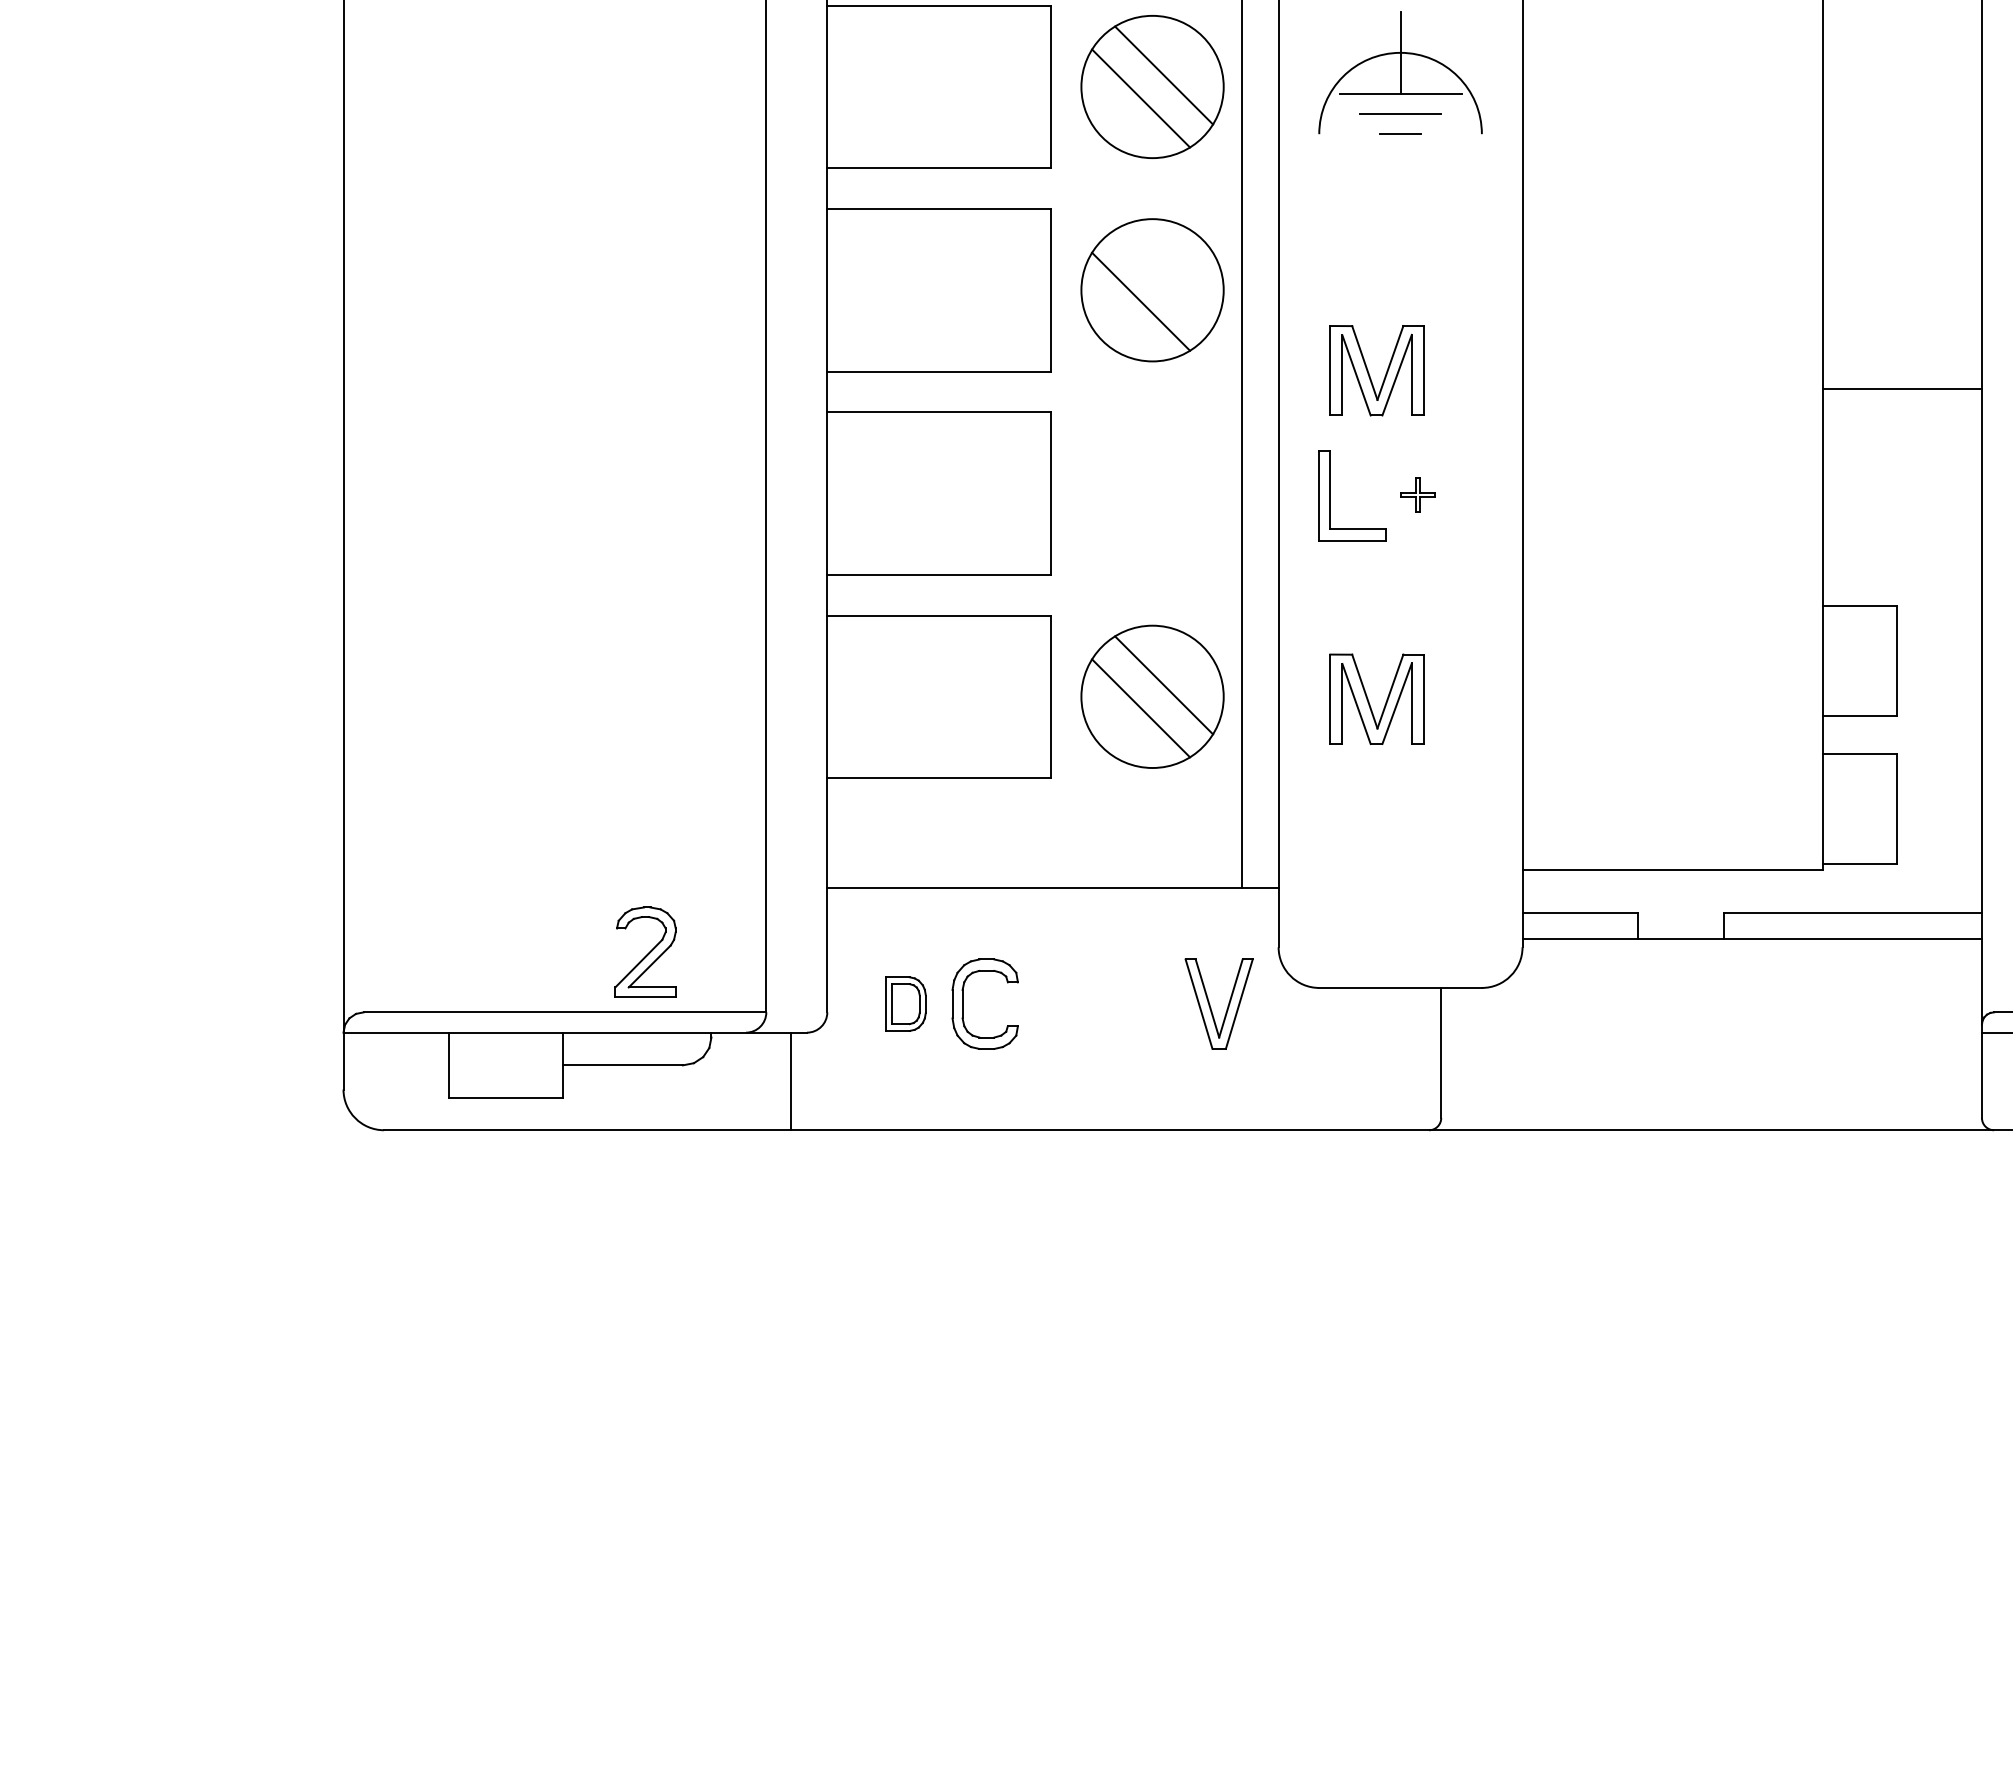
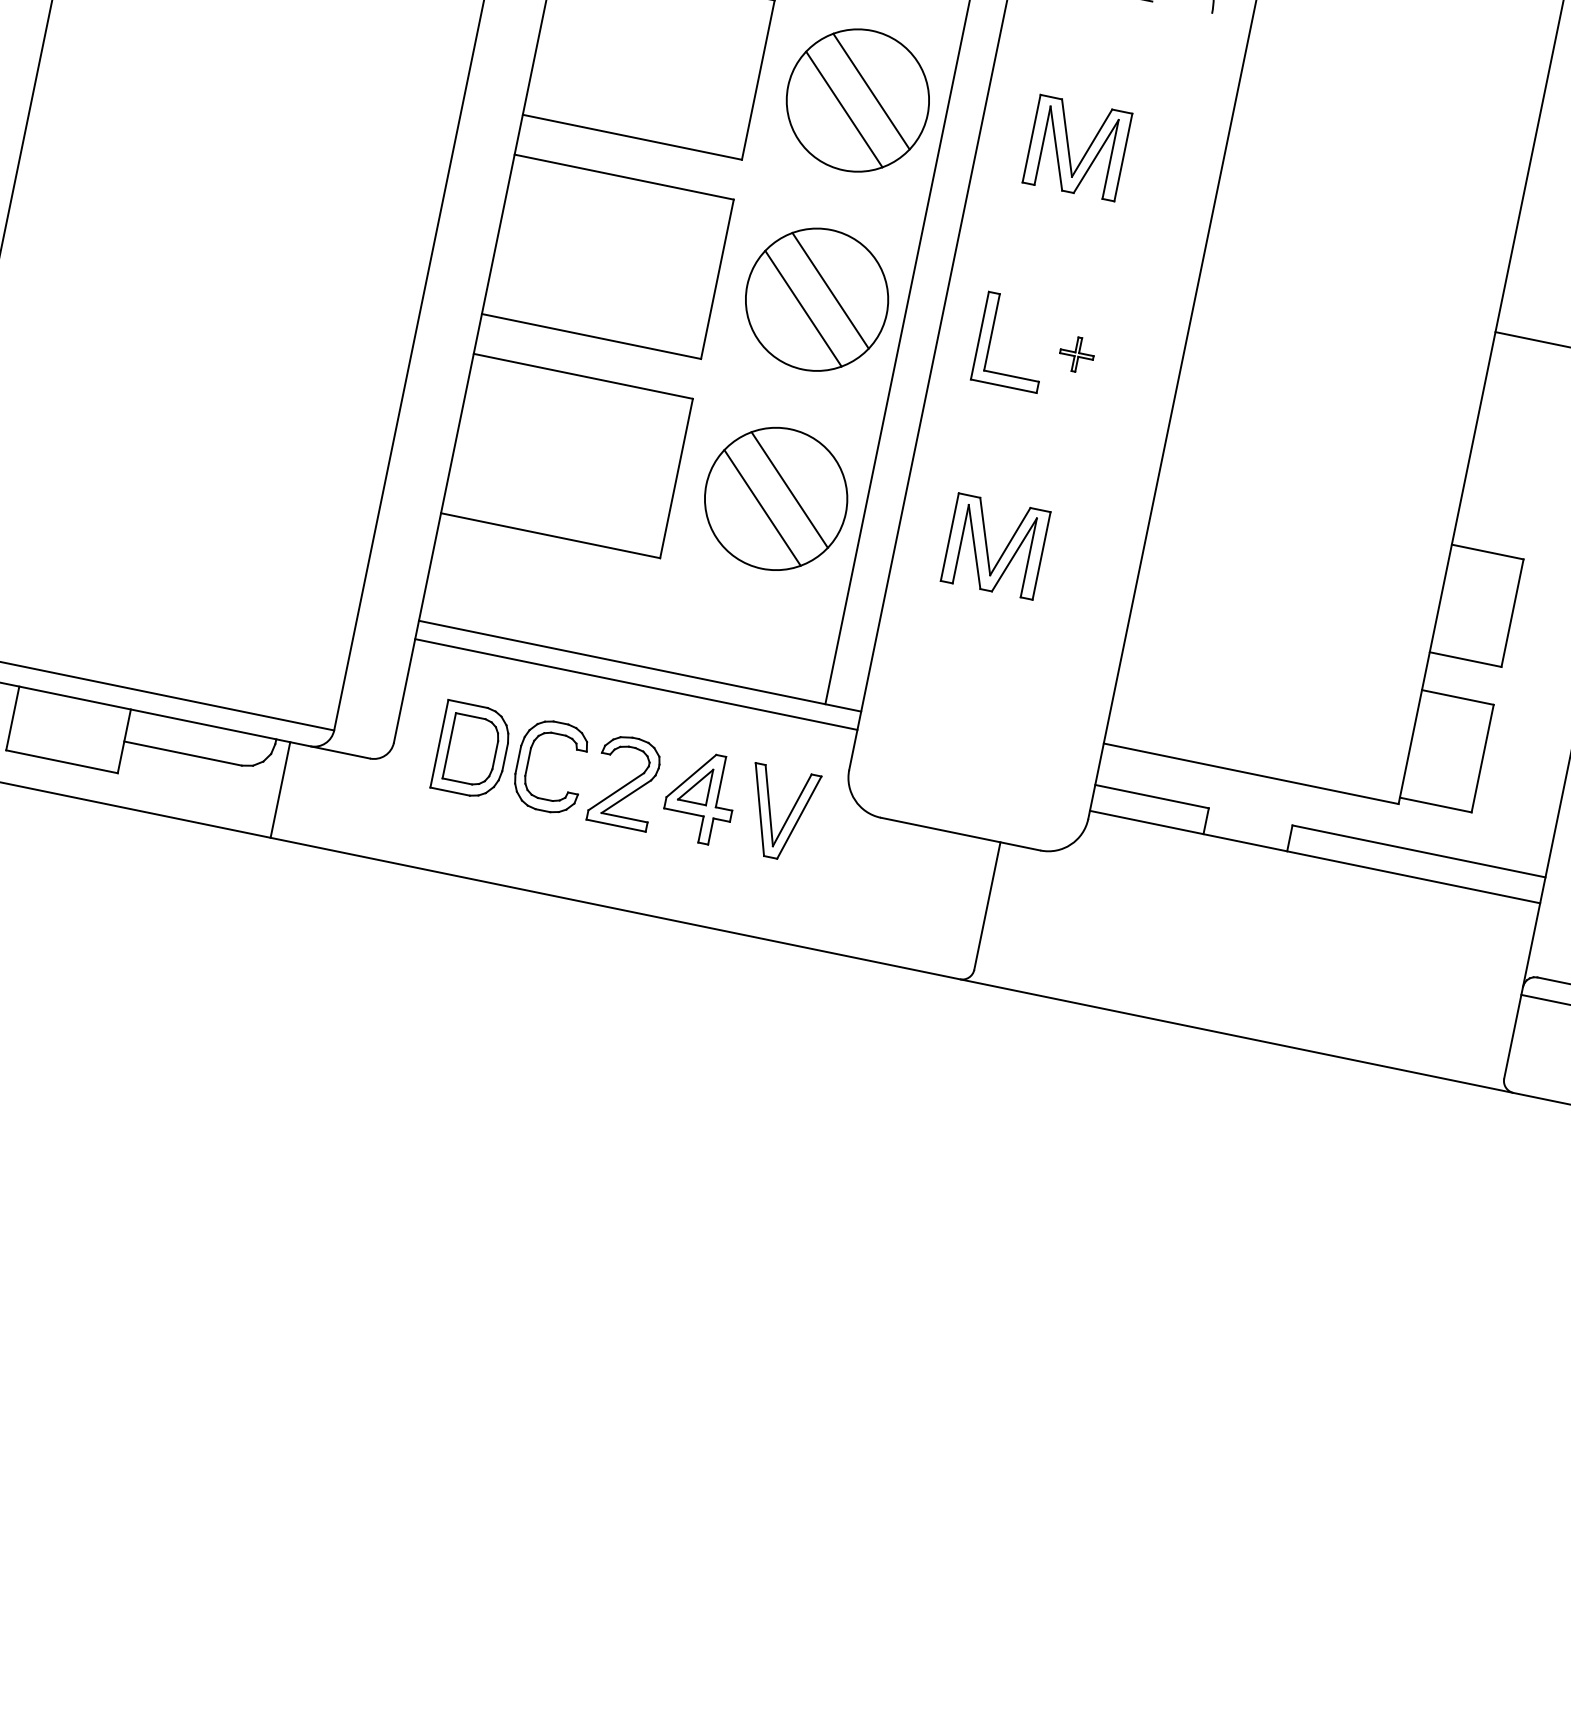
line: (1164, 278) -> (871, 91), added
part: (1369, 372) -> (1069, 148), moved
part: (1152, 493) -> (816, 299), added
line: (1052, 906) -> (635, 684), added
part: (645, 951) -> (625, 781), moved
part: (905, 1003) -> (472, 749), size x1.67
part: (1138, 1003) -> (700, 796), added
line: (790, 1081) -> (280, 790), moved

